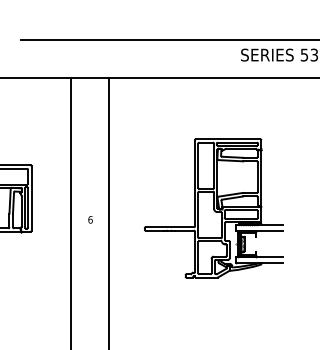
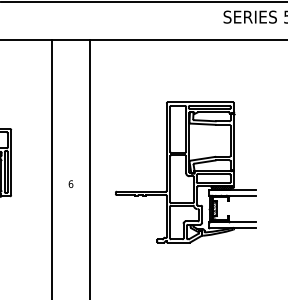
part: (213, 208) -> (185, 172), moved

